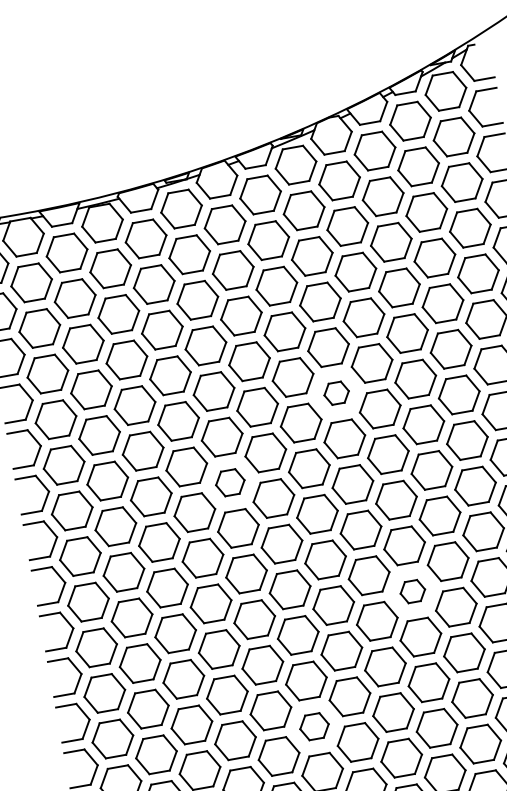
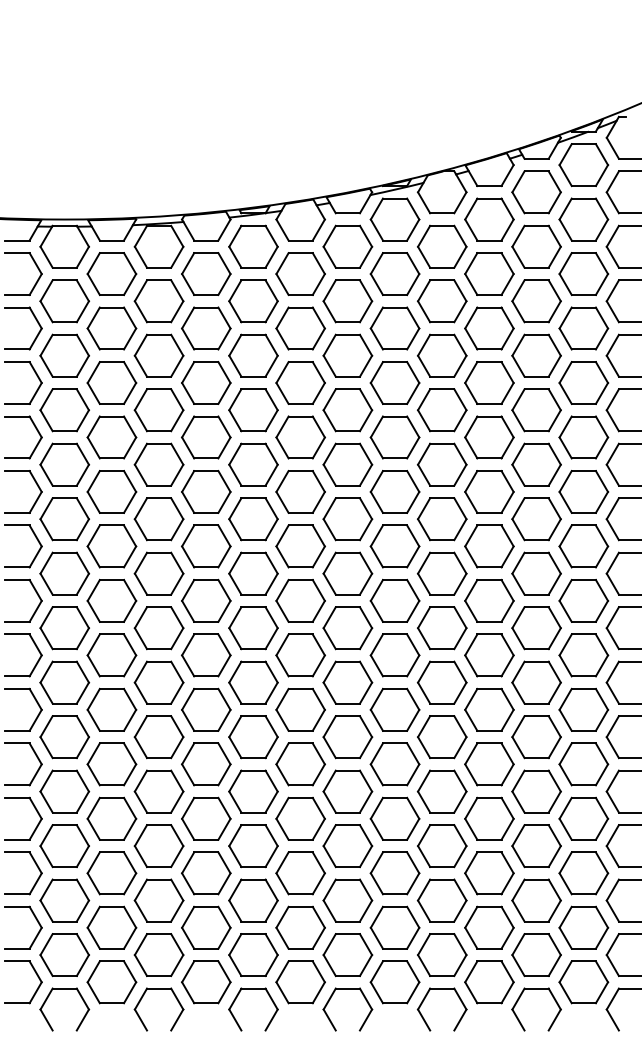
part: (336, 392) -> (394, 491), size x1.67
part: (230, 482) -> (253, 573), size x1.43
part: (413, 591) -> (442, 737), size x1.67
part: (314, 726) -> (300, 873), size x1.43

